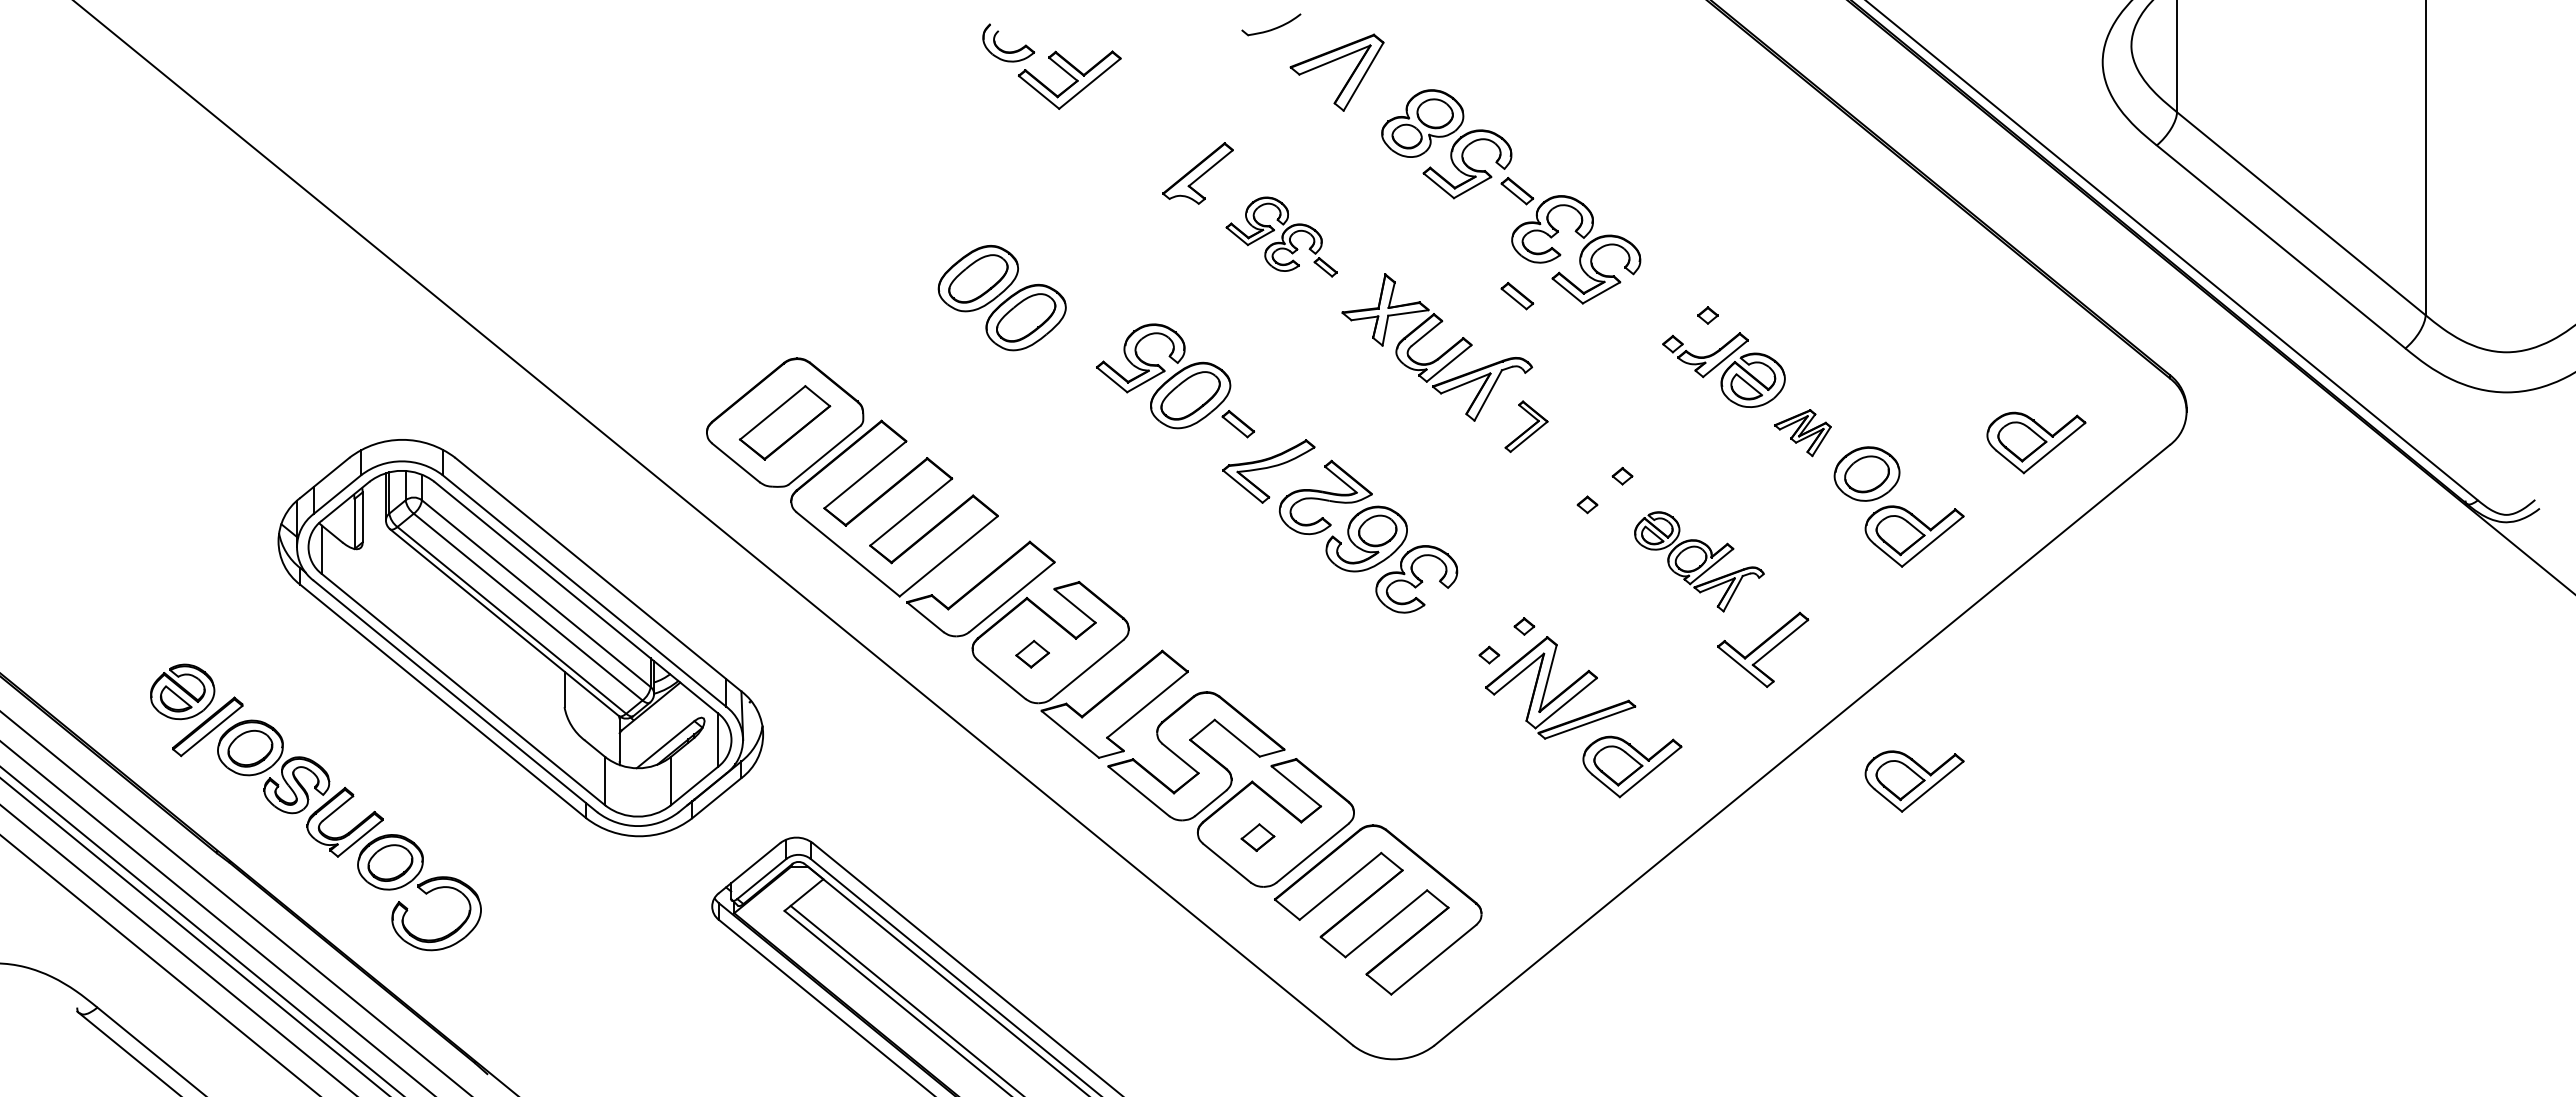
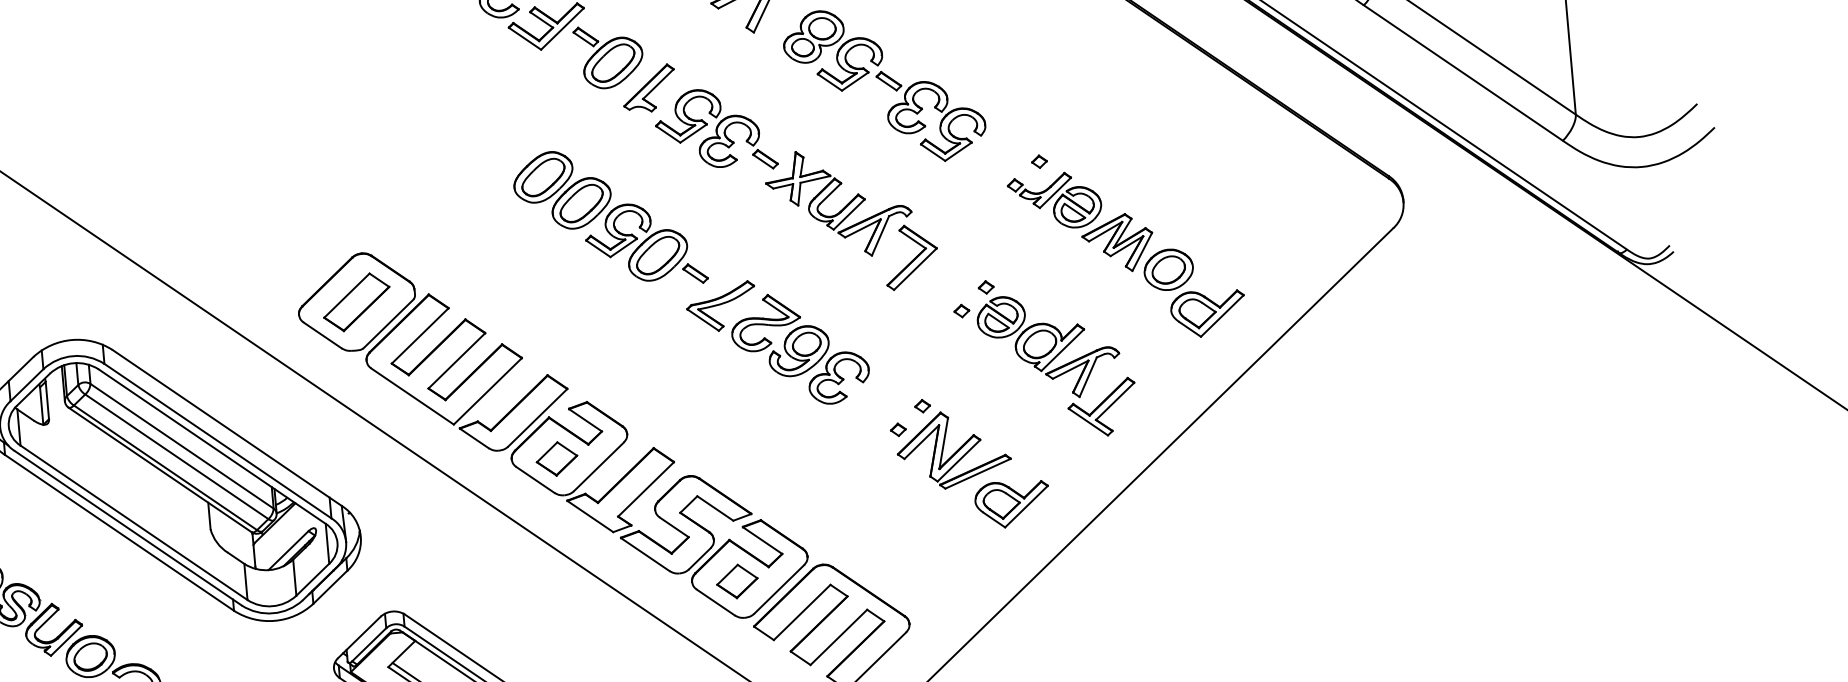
part: (1148, 125) -> (608, 56), added
part: (1281, 236) -> (715, 130), size x1.43
part: (1517, 296) -> (895, 160), removed
part: (1001, 298) -> (561, 190), moved
part: (1526, 426) -> (911, 256), size x1.67
part: (1802, 432) -> (1117, 243), size x1.67
part: (2036, 442) -> (1293, 235), removed
part: (1699, 561) -> (1049, 346), size x1.43
part: (1032, 654) -> (556, 459), size x1.67
part: (1914, 781) -> (1224, 496), removed
part: (1257, 837) -> (736, 581), size x1.67

